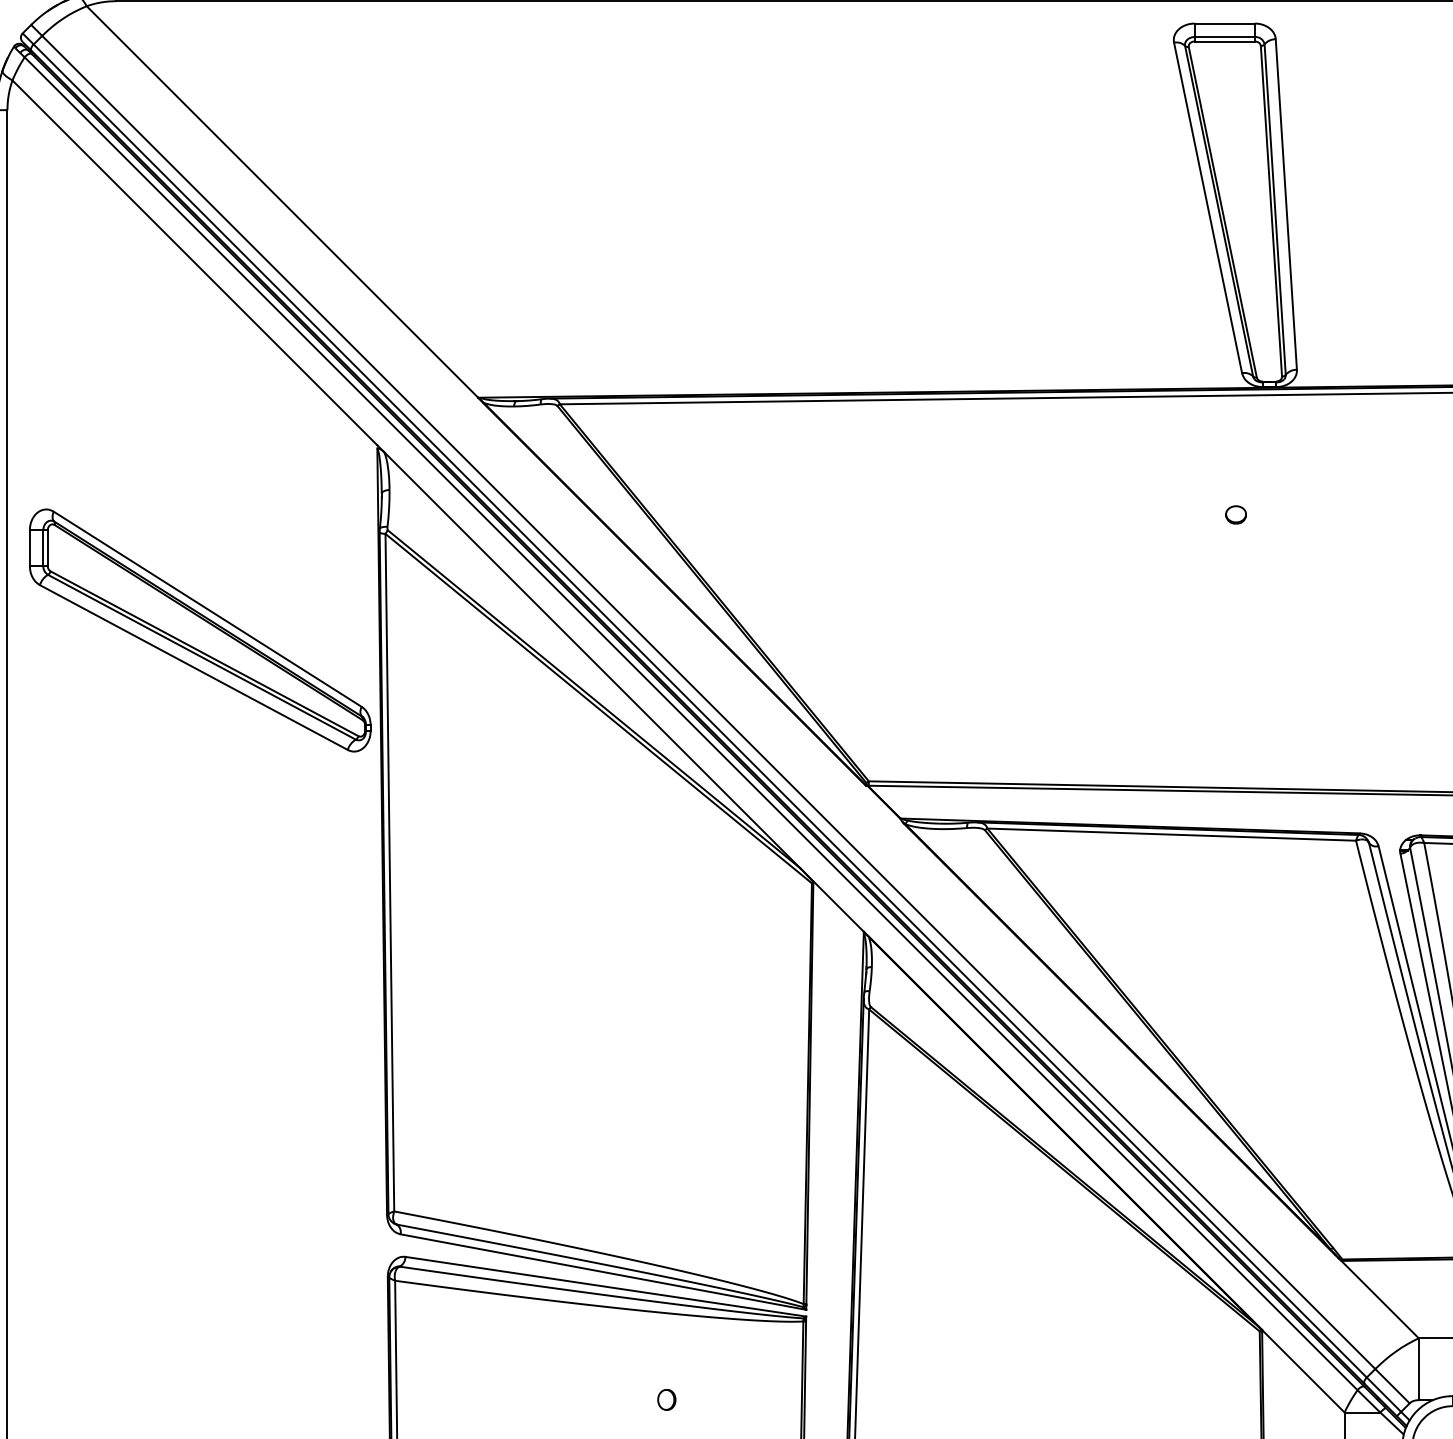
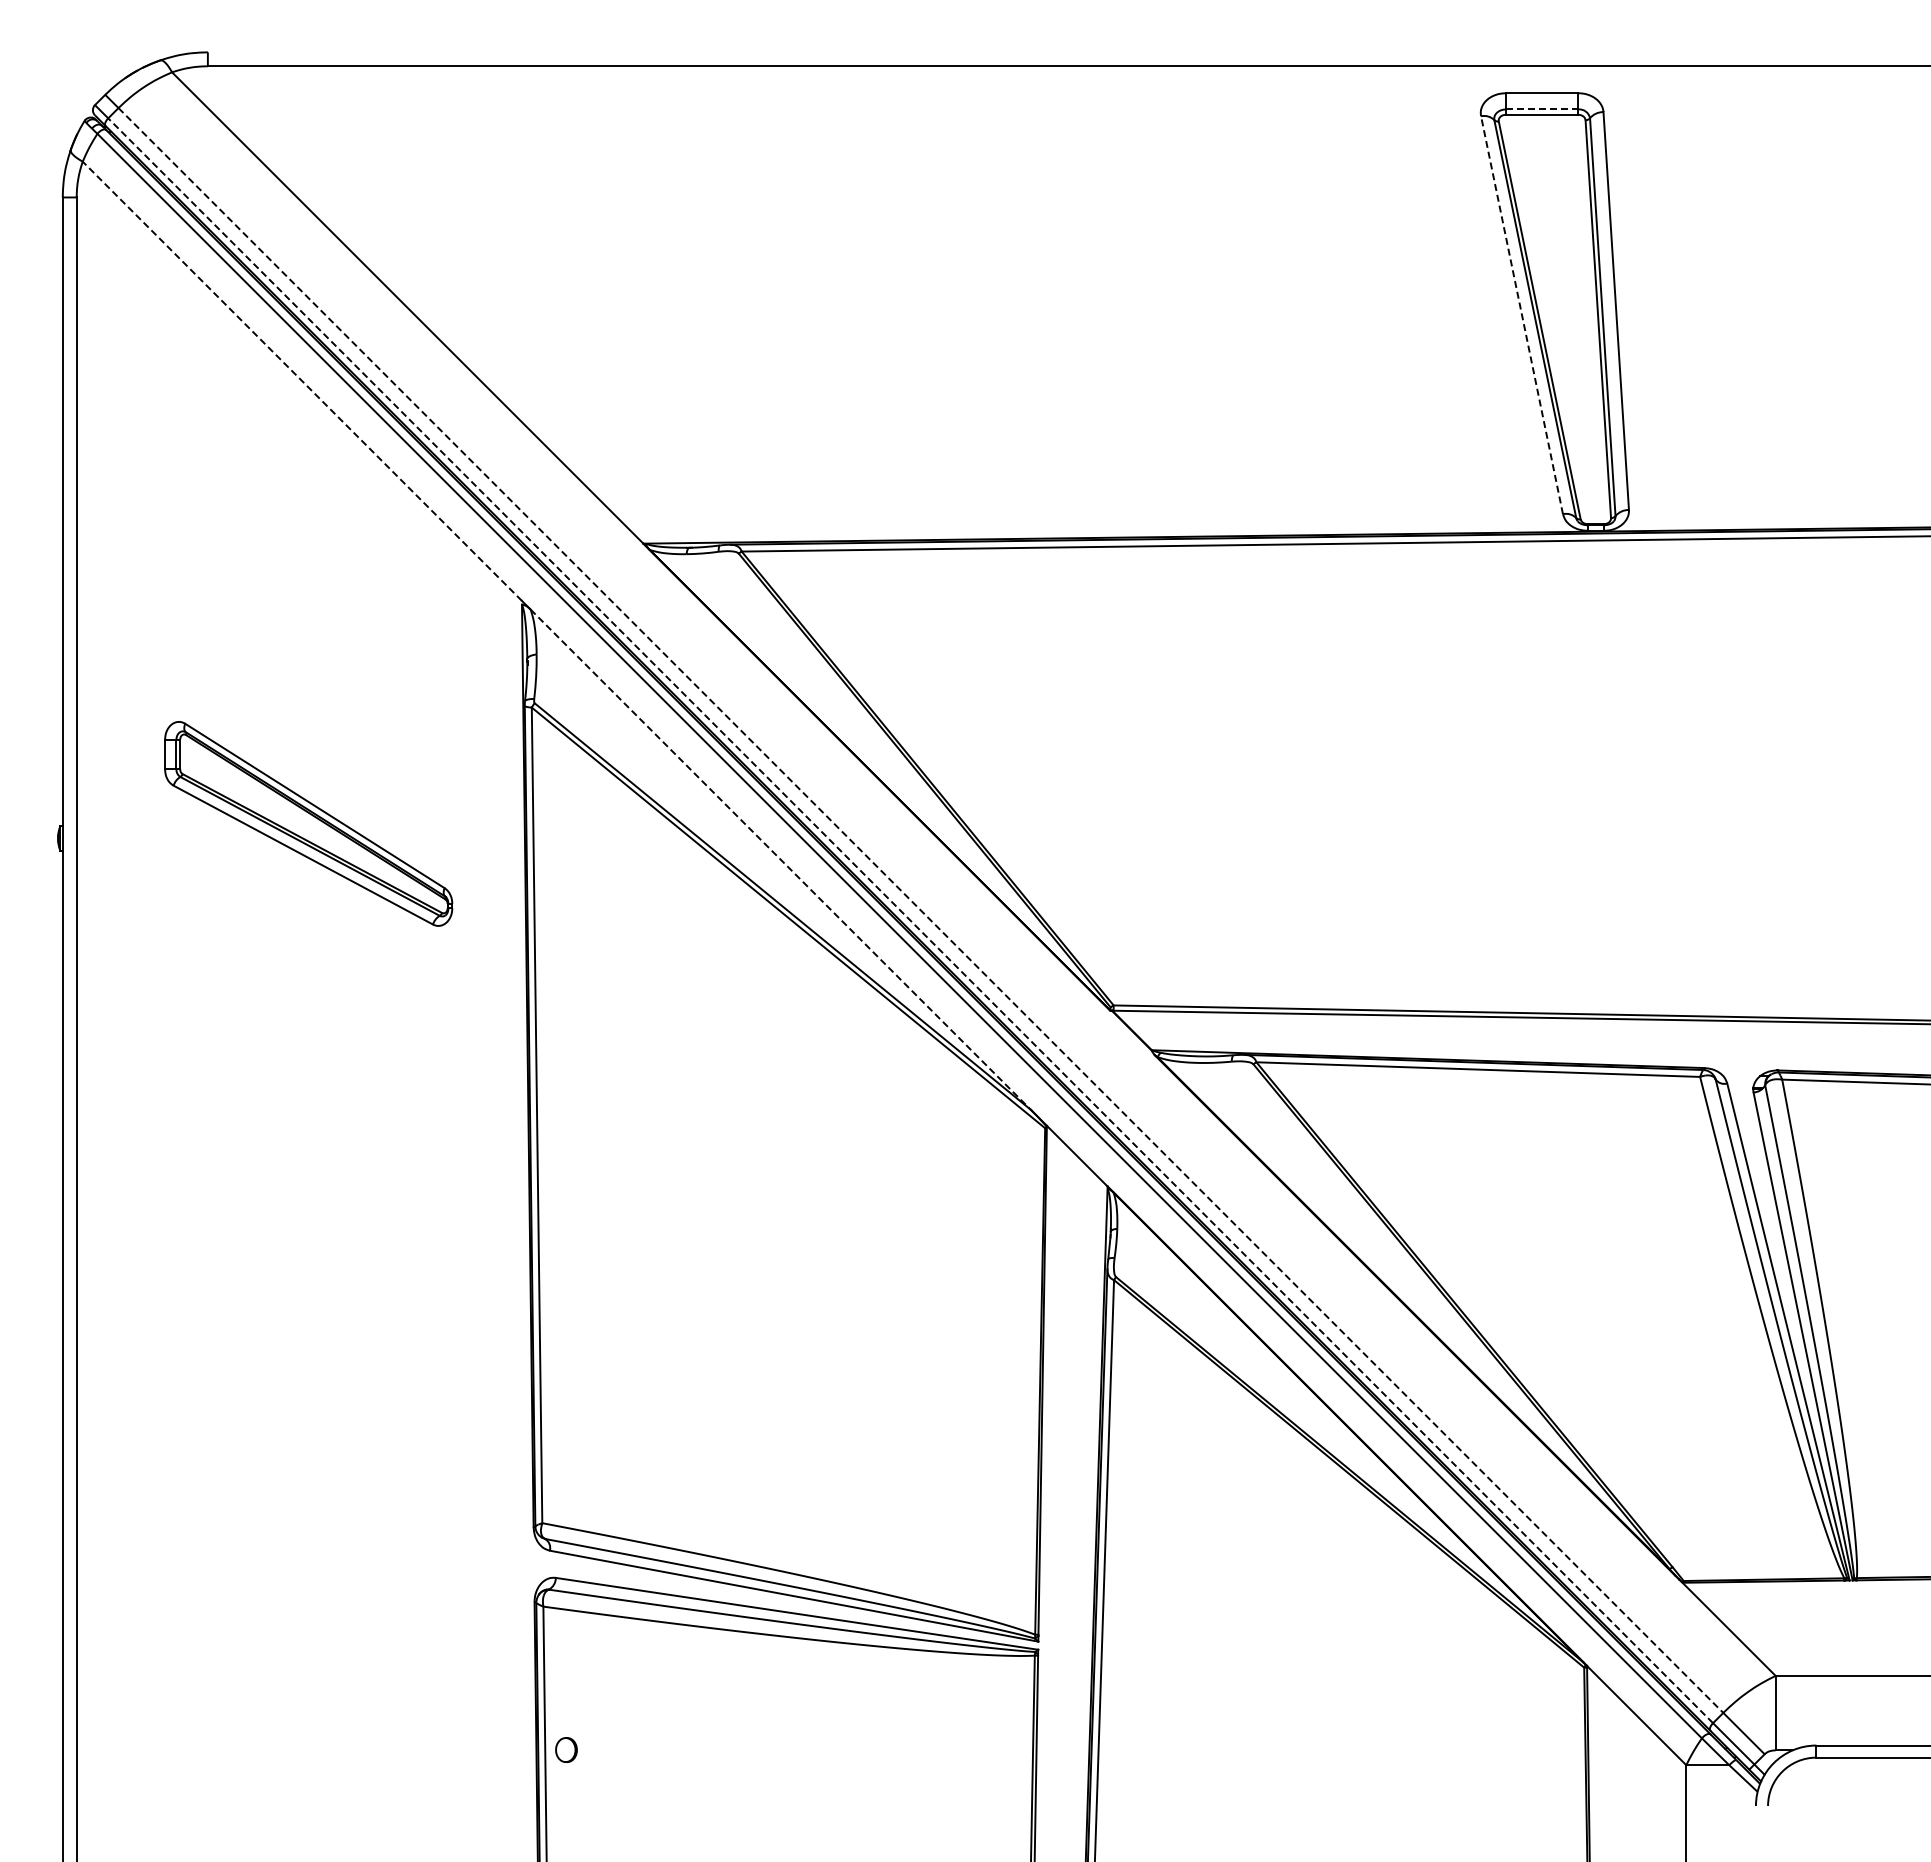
line: (1225, 37) -> (1542, 109), solid -> dashed
line: (1207, 207) -> (1521, 314), solid -> dashed
line: (195, 263) -> (302, 381), solid -> dashed
part: (1235, 514) -> (1555, 684), removed
part: (200, 630) -> (308, 823), size x0.7
line: (592, 660) -> (780, 859), solid -> dashed
line: (708, 702) -> (920, 910), solid -> dashed
line: (700, 710) -> (910, 920), solid -> dashed
part: (666, 1399) -> (566, 1749), moved

